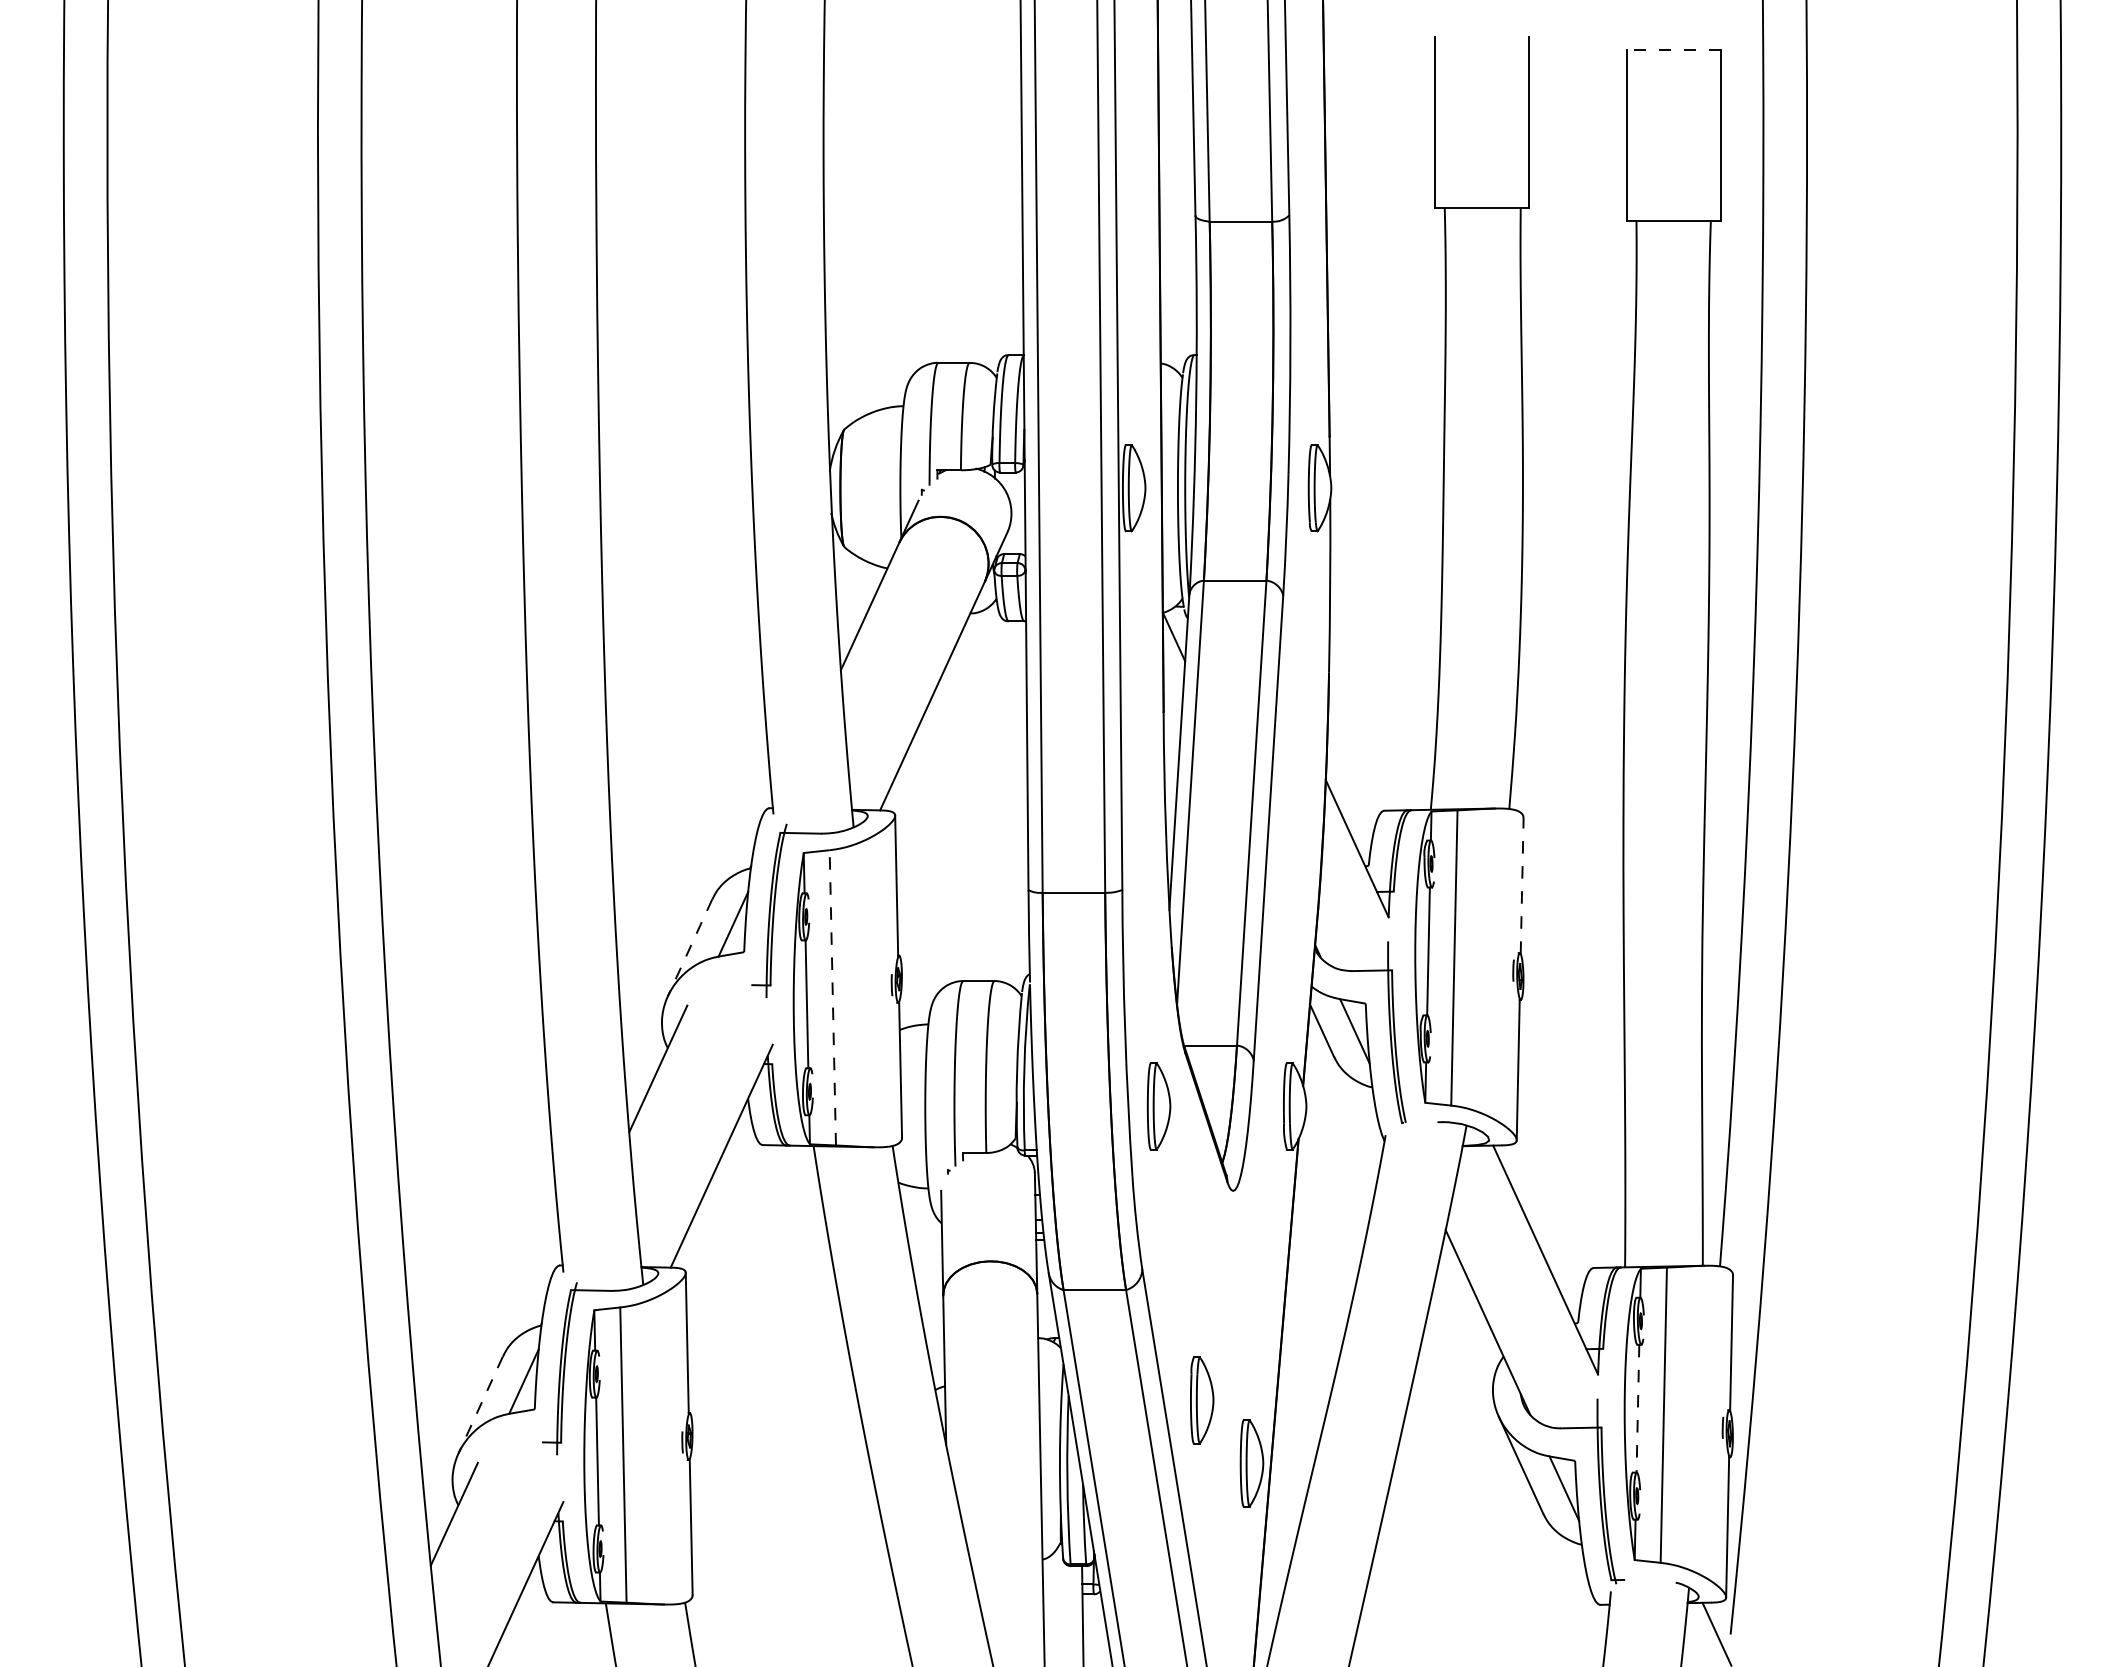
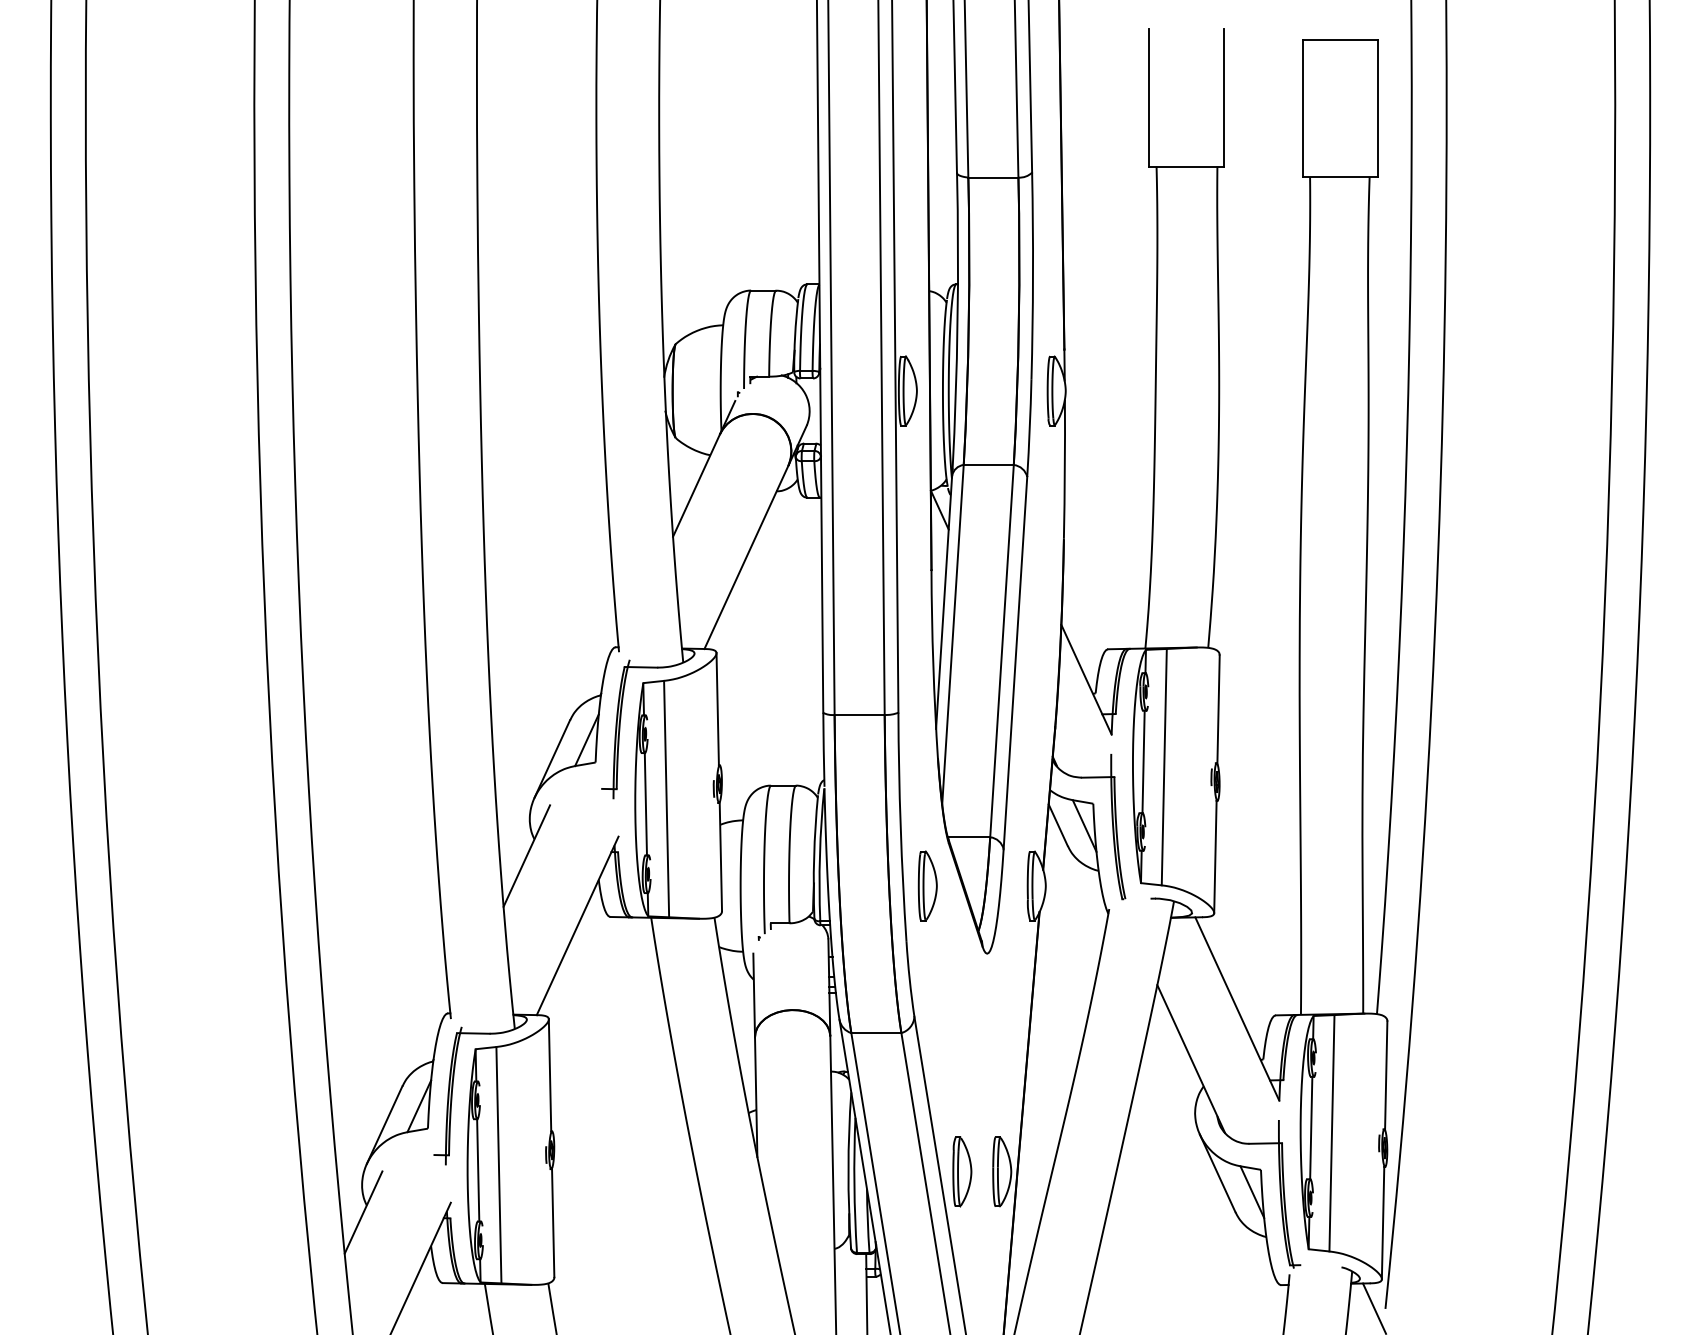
line: (1673, 49) -> (1339, 39), dashed -> solid
line: (1522, 886) -> (1218, 709), dashed -> solid
line: (689, 948) -> (551, 759), dashed -> solid
line: (832, 997) -> (666, 798), dashed -> solid
part: (1202, 1400) -> (962, 1171), moved
line: (480, 1405) -> (384, 1125), dashed -> solid
line: (1637, 1408) -> (1310, 1127), dashed -> solid

